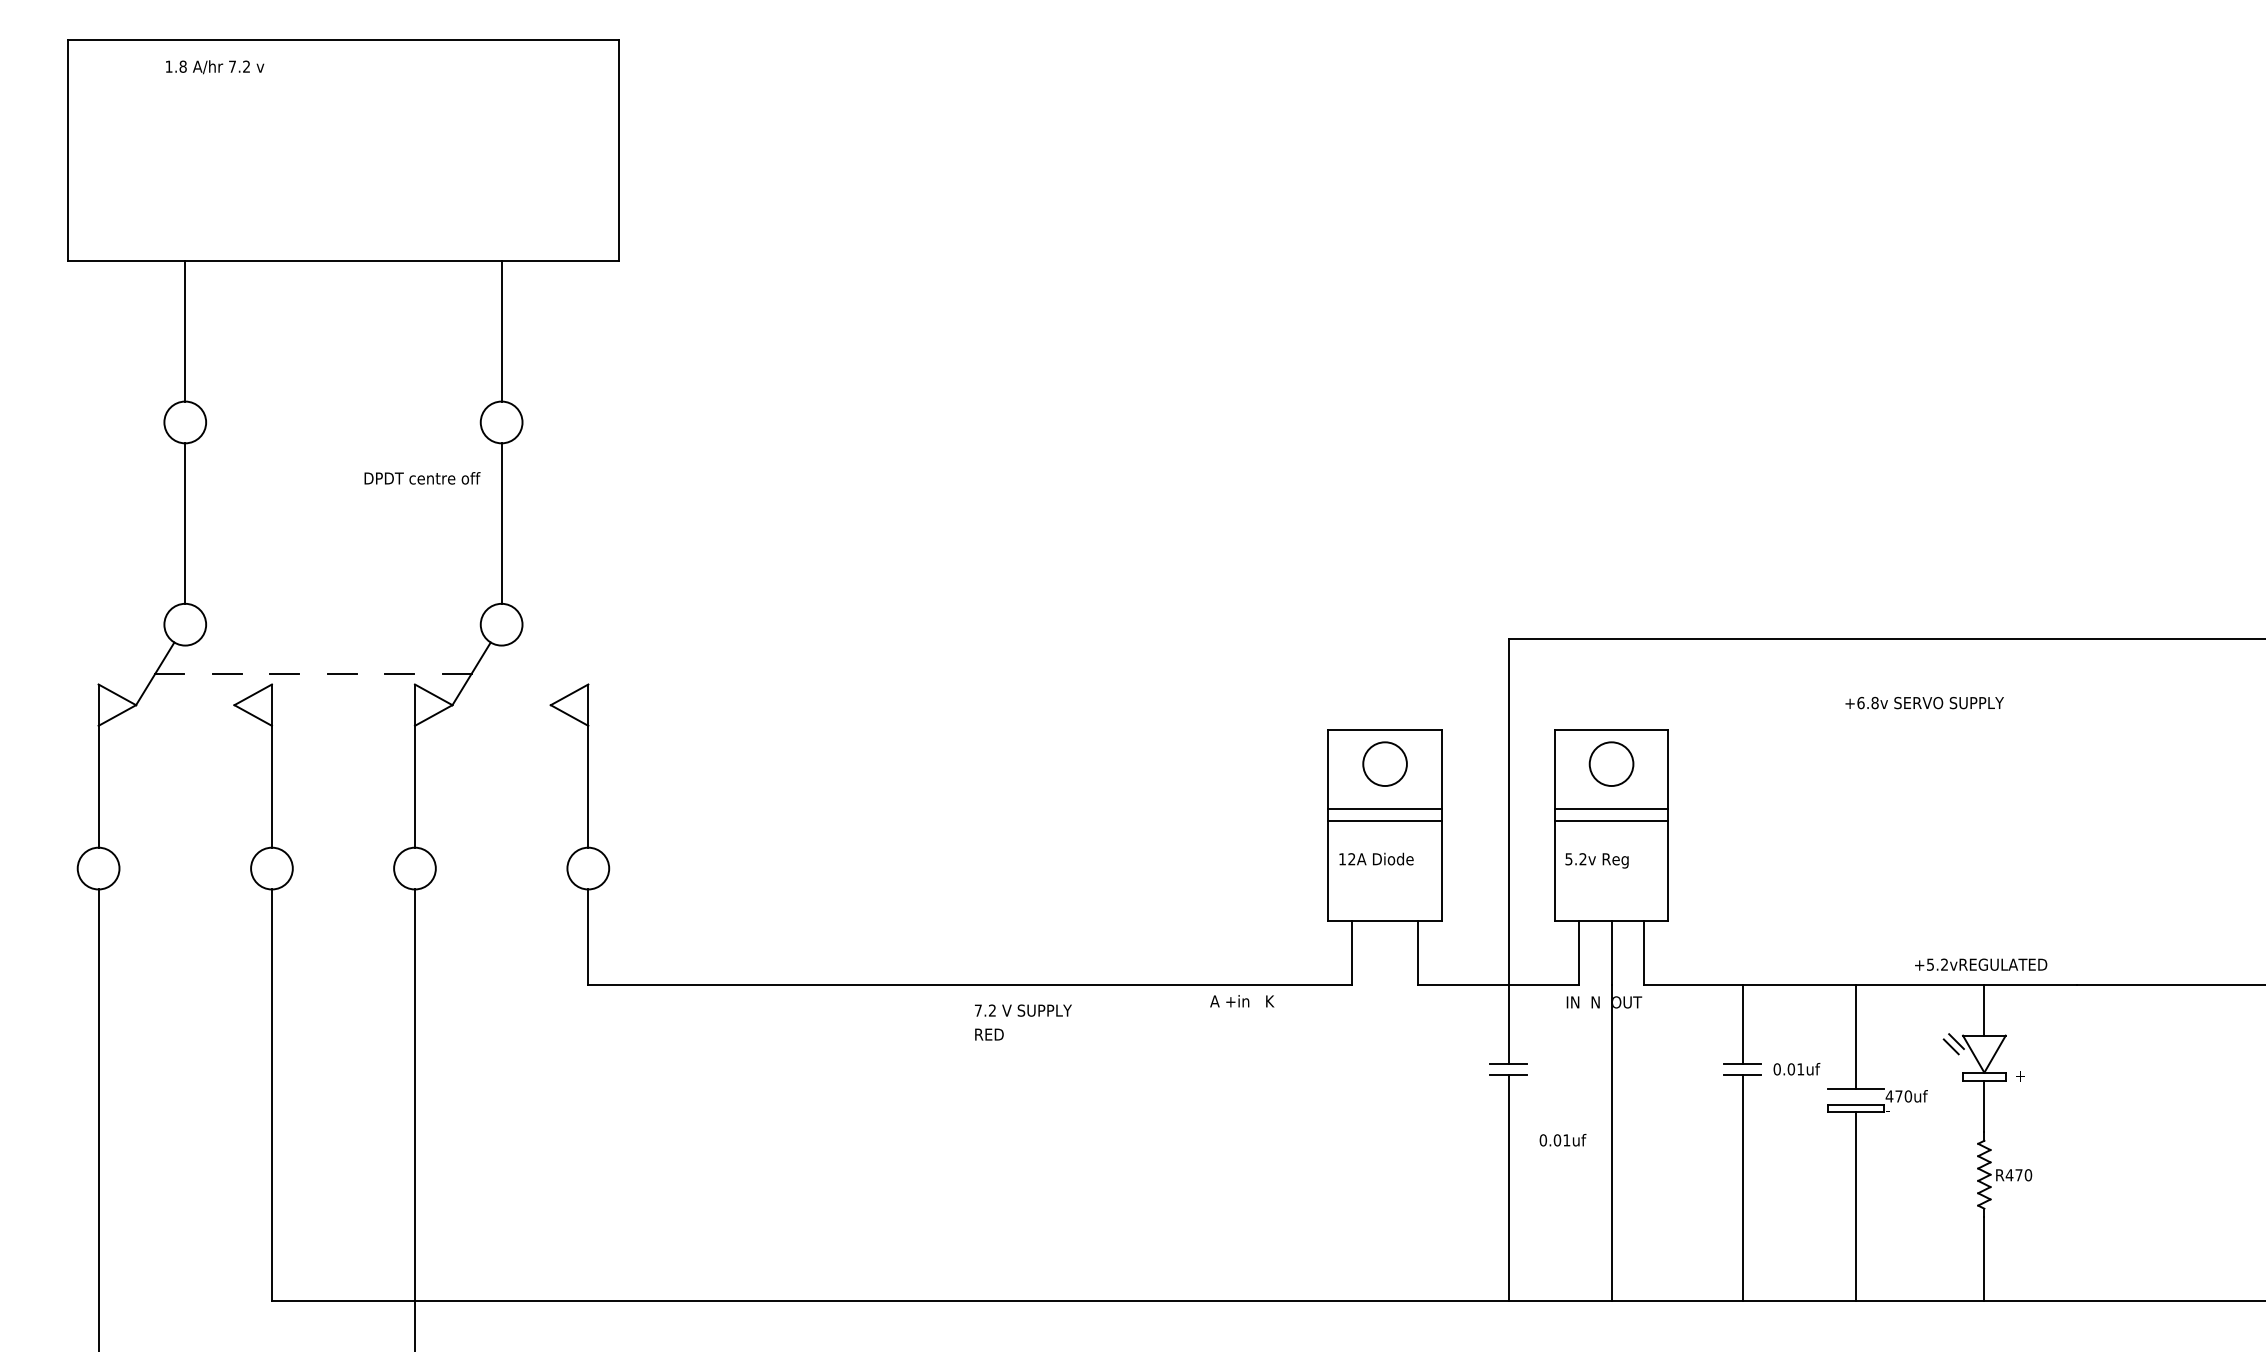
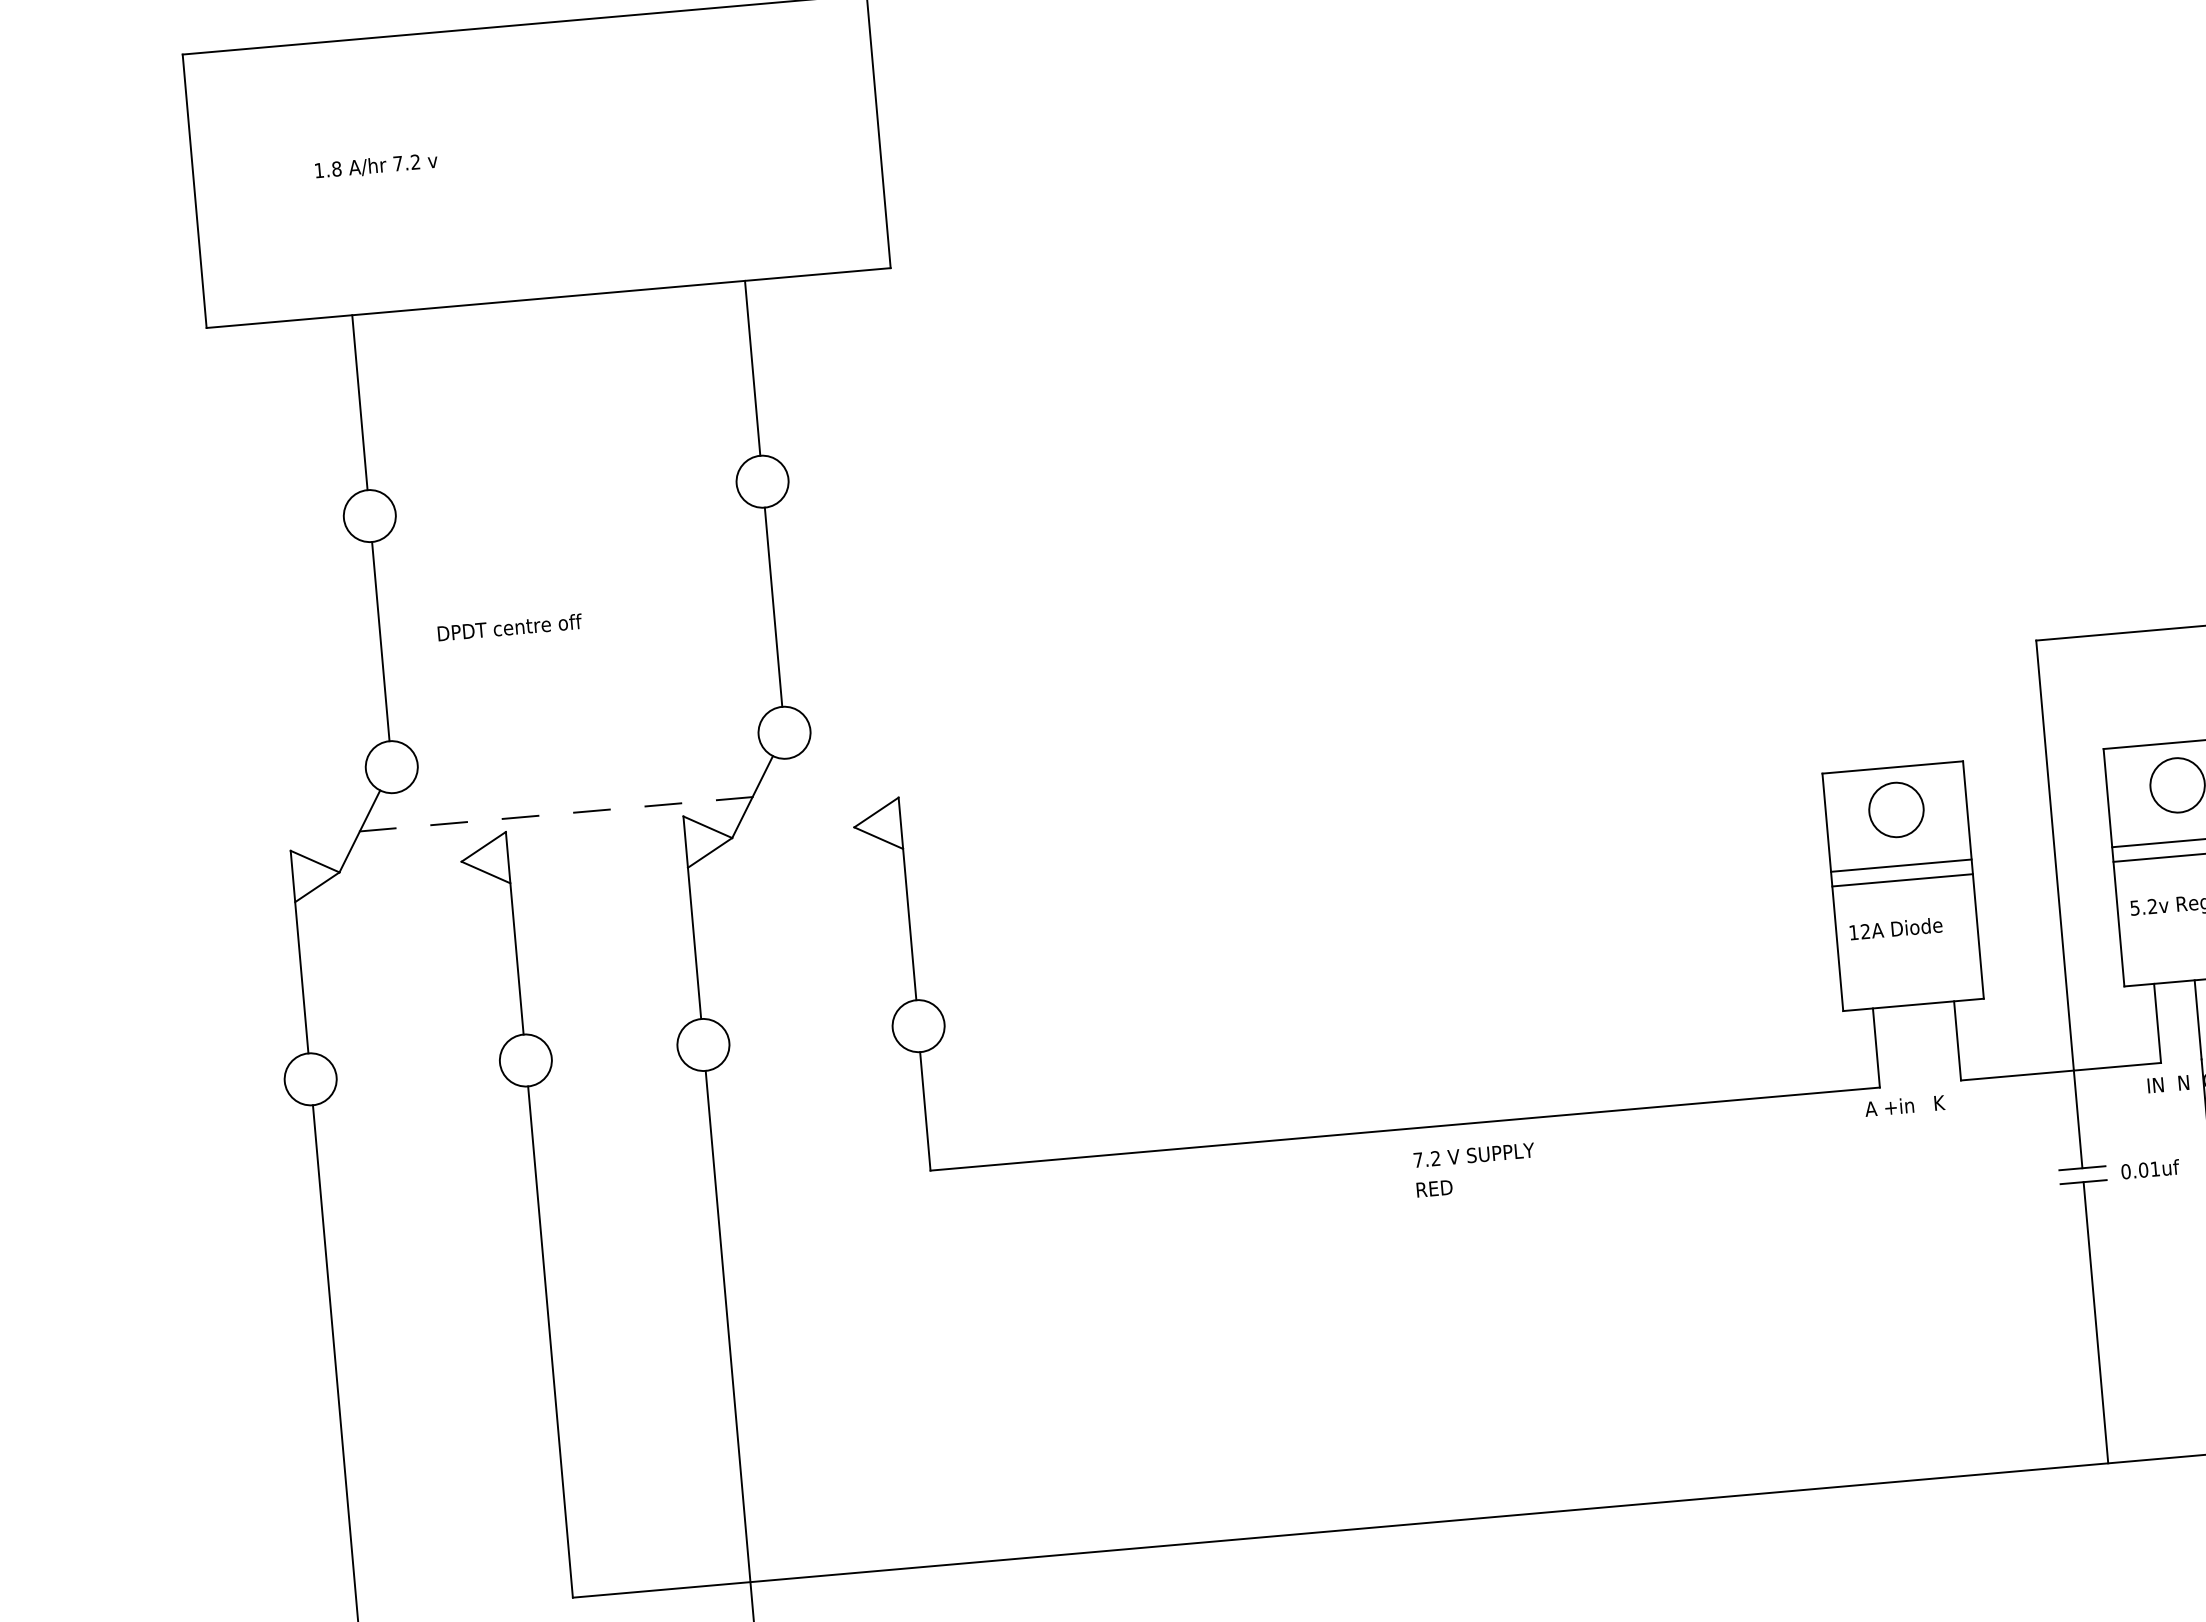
text: (215, 67) -> (377, 166), moved
text: (422, 478) -> (509, 627), moved
text: (1242, 1001) -> (1905, 1106), moved
text: (1562, 1140) -> (2149, 1169), moved

